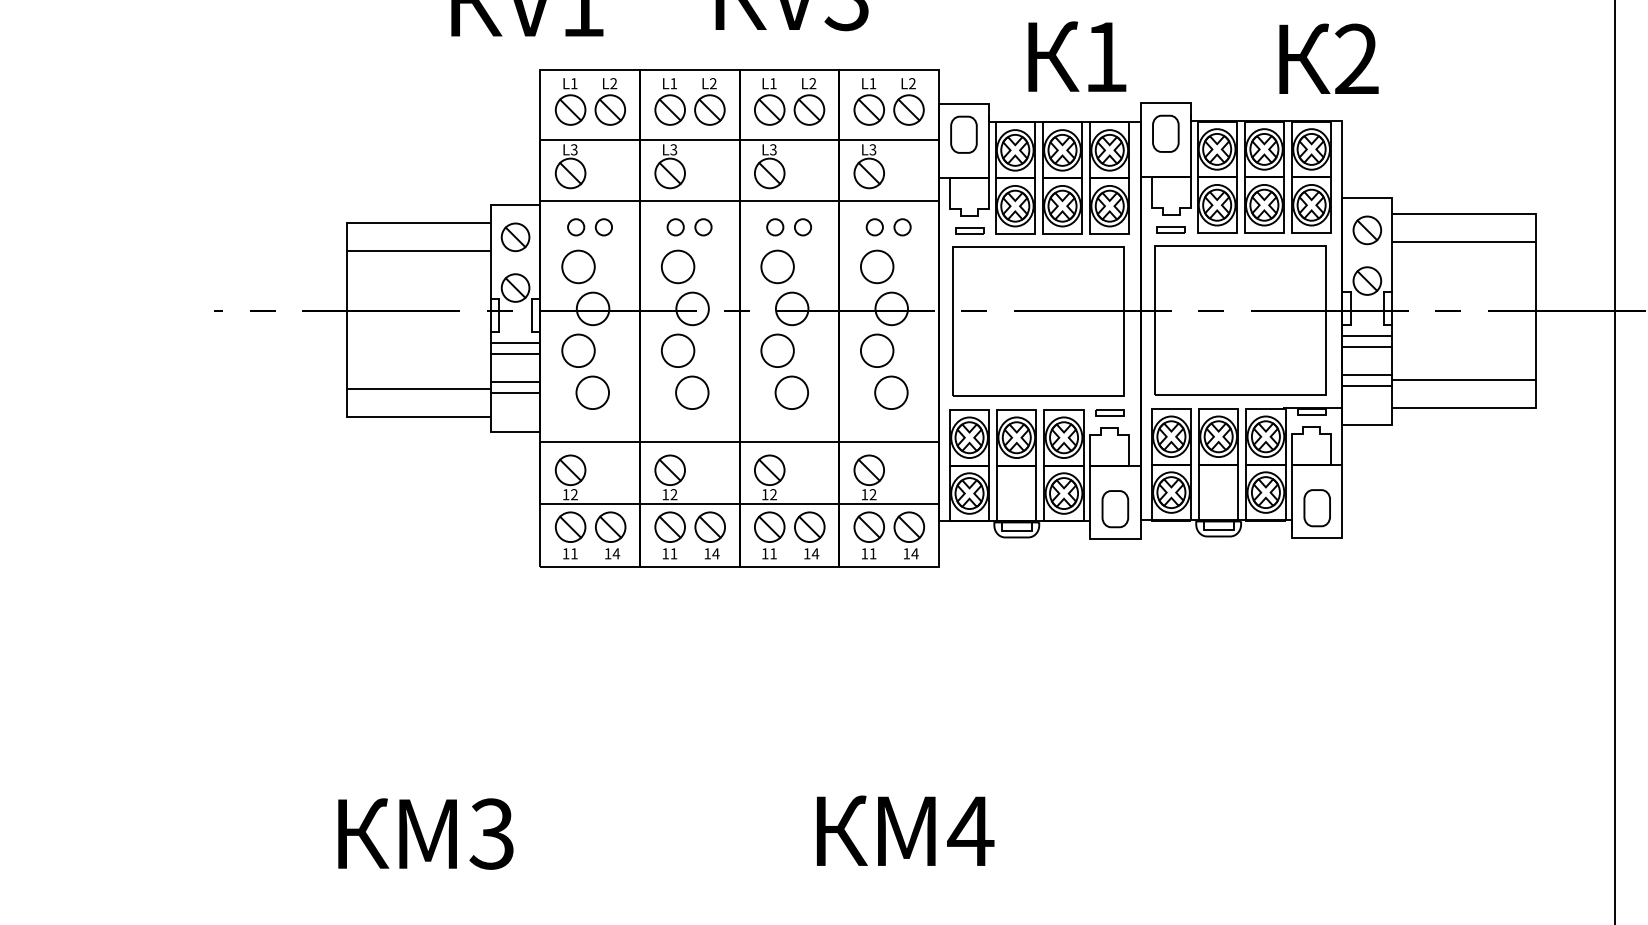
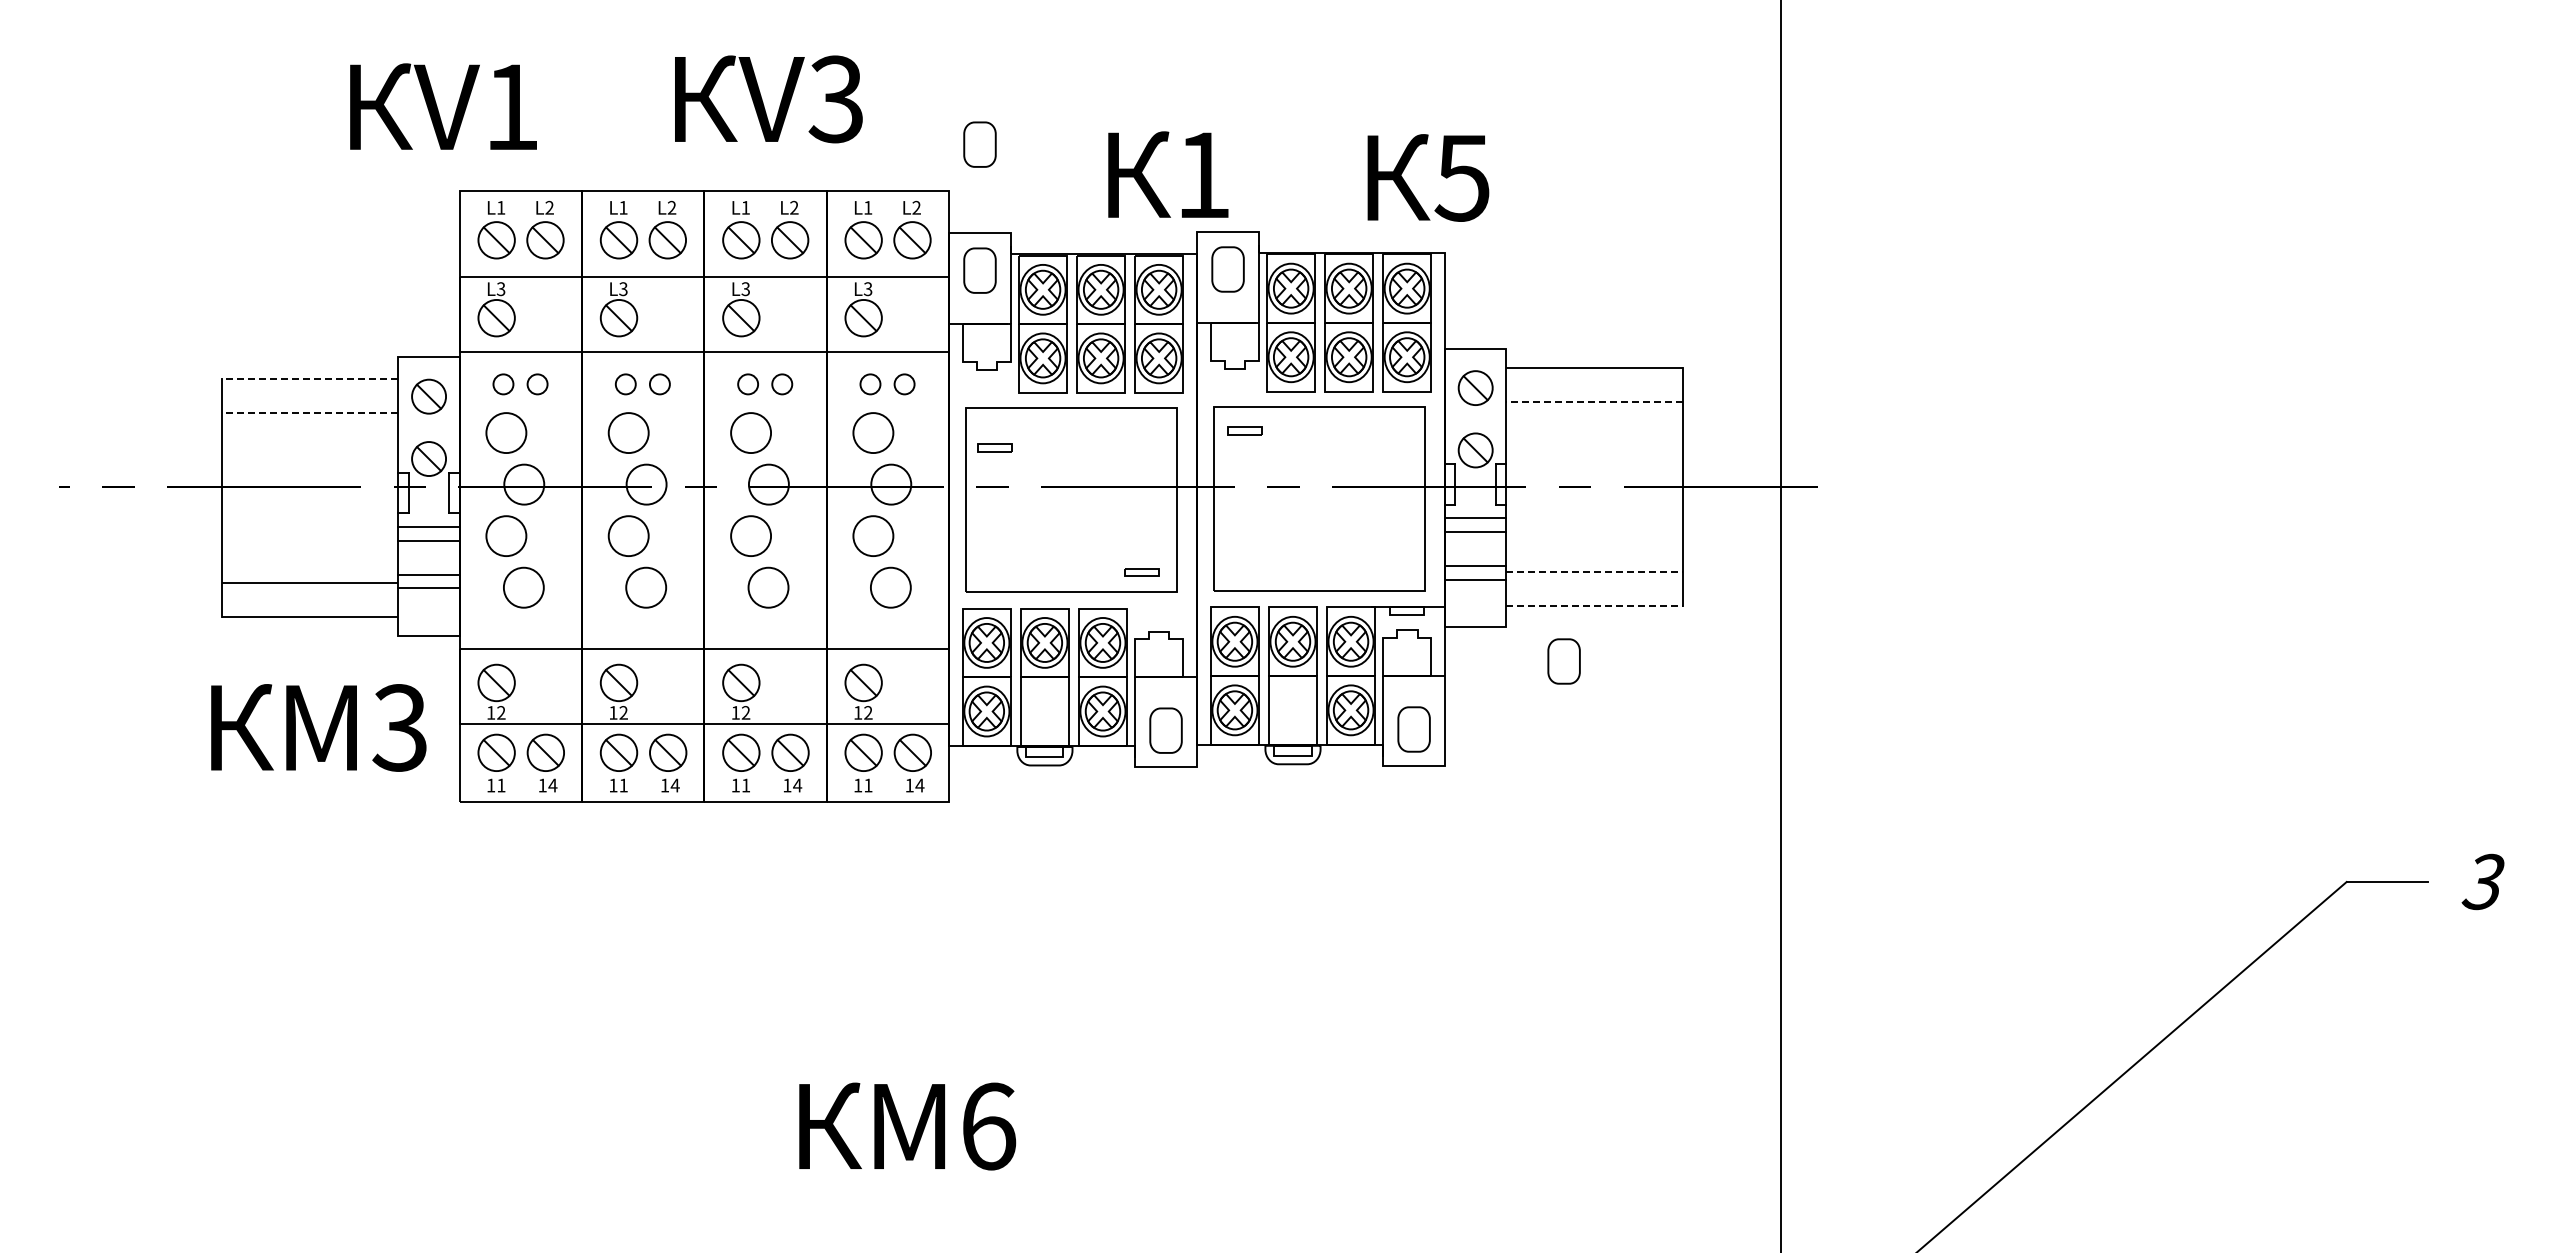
part: (963, 32) -> (979, 144), added
text: (1077, 56) -> (1168, 174), moved
text: (1355, 58) -> (1461, 177), 2 -> 5
line: (418, 223) -> (309, 379), solid -> dashed
part: (1171, 229) -> (1244, 430), moved
part: (969, 230) -> (994, 447), moved
line: (1464, 242) -> (1594, 402), solid -> dashed
line: (418, 251) -> (309, 413), solid -> dashed
line: (1464, 380) -> (1595, 572), solid -> dashed
line: (1464, 408) -> (1595, 606), solid -> dashed
part: (1109, 412) -> (1141, 572), moved
part: (1438, 452) -> (1563, 661), added
text: (970, 831) -> (988, 1126), 4 -> 6
text: (425, 833) -> (318, 727), moved

